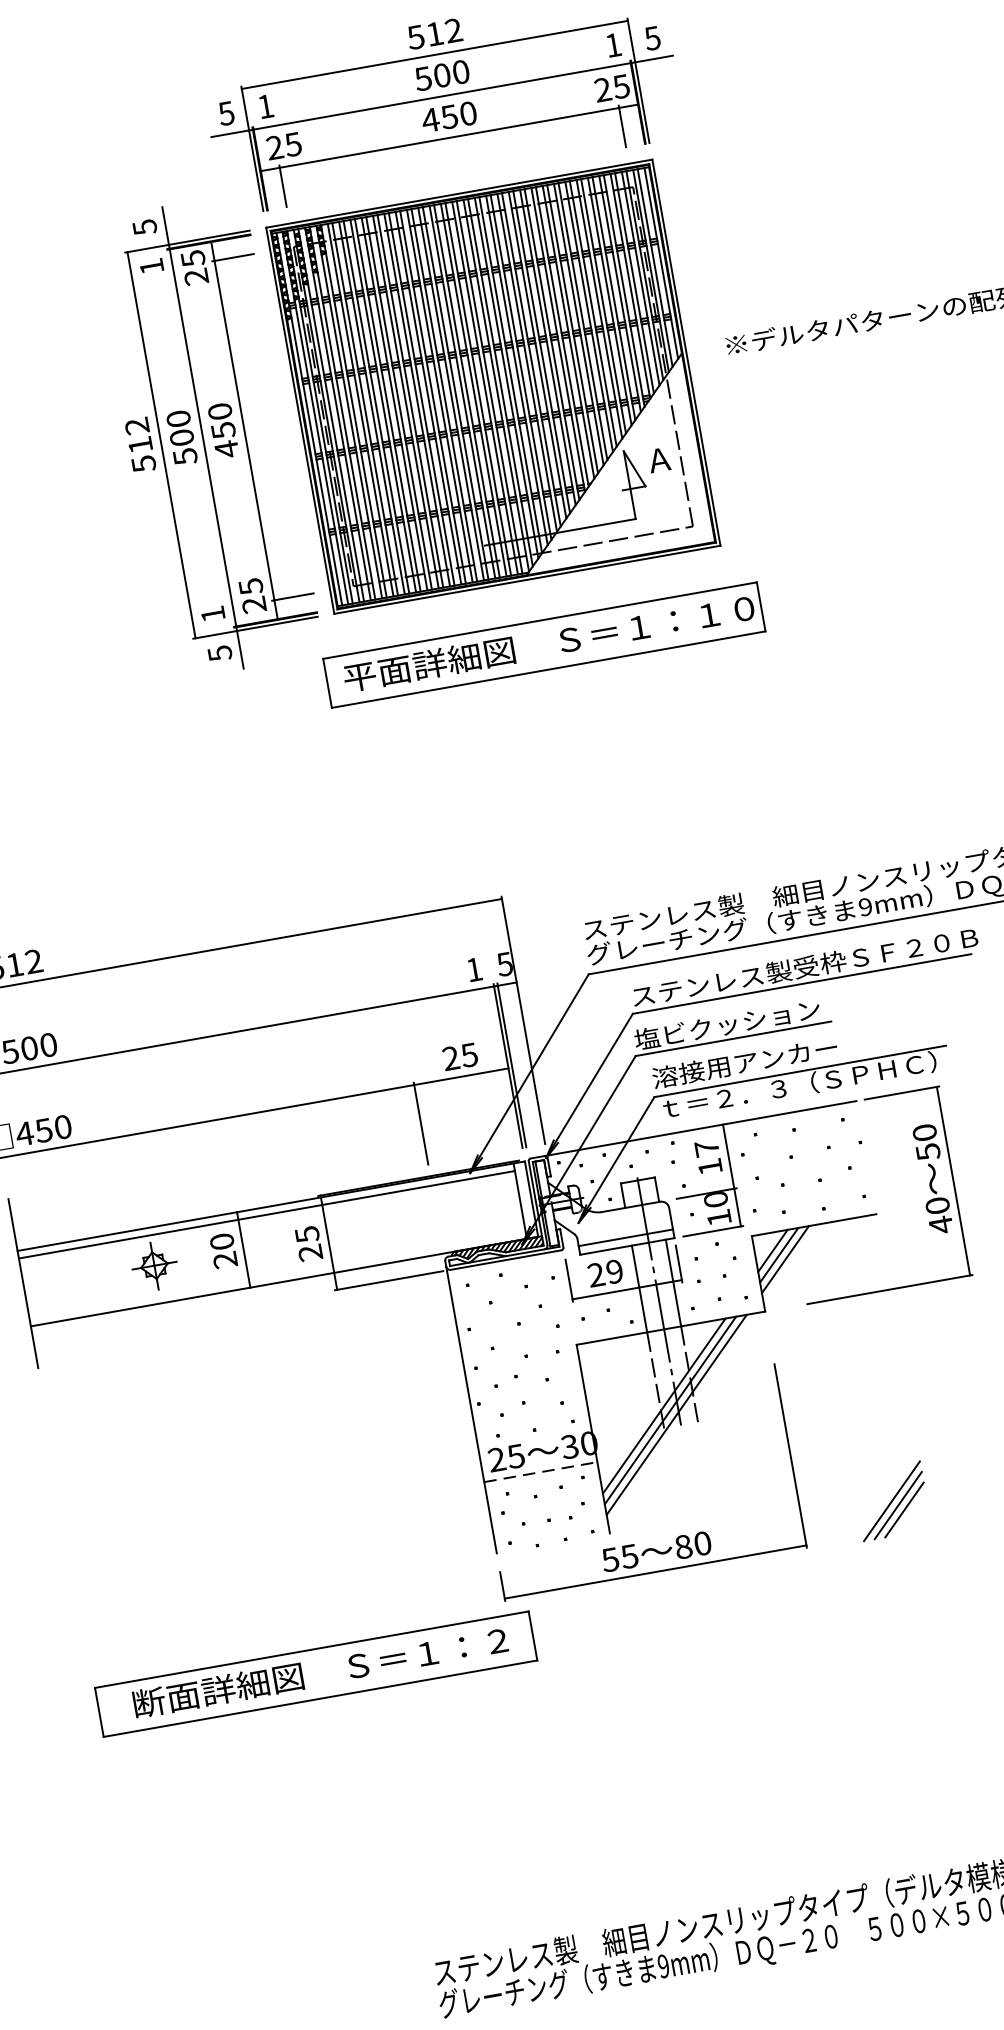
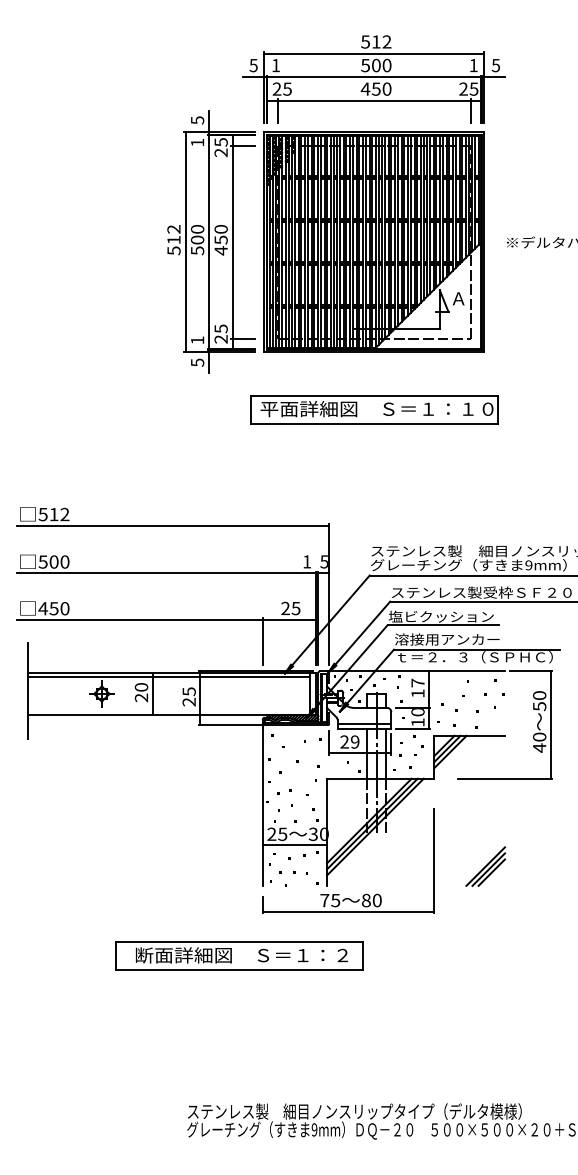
part: (544, 644) -> (374, 409), moved
line: (541, 1472) -> (295, 845), dashed -> solid
part: (891, 1501) -> (485, 866), moved
text: (609, 1559) -> (324, 900), 55 -> 75
part: (316, 1673) -> (239, 955), moved

